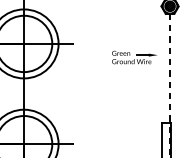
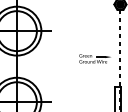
part: (133, 57) -> (94, 58), moved

